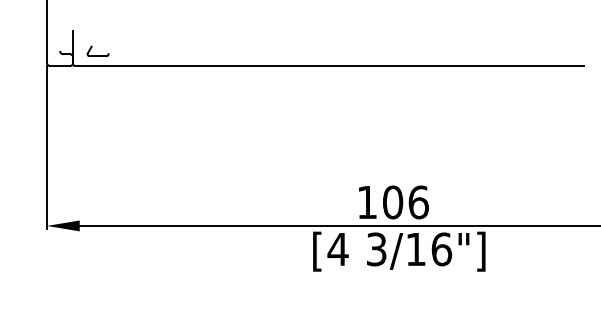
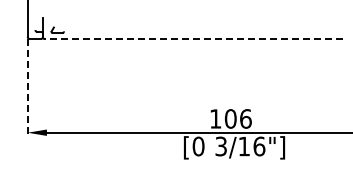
line: (329, 65) -> (193, 38), solid -> dashed
line: (46, 147) -> (27, 86), solid -> dashed
text: (337, 249) -> (198, 146), [4 -> [0

